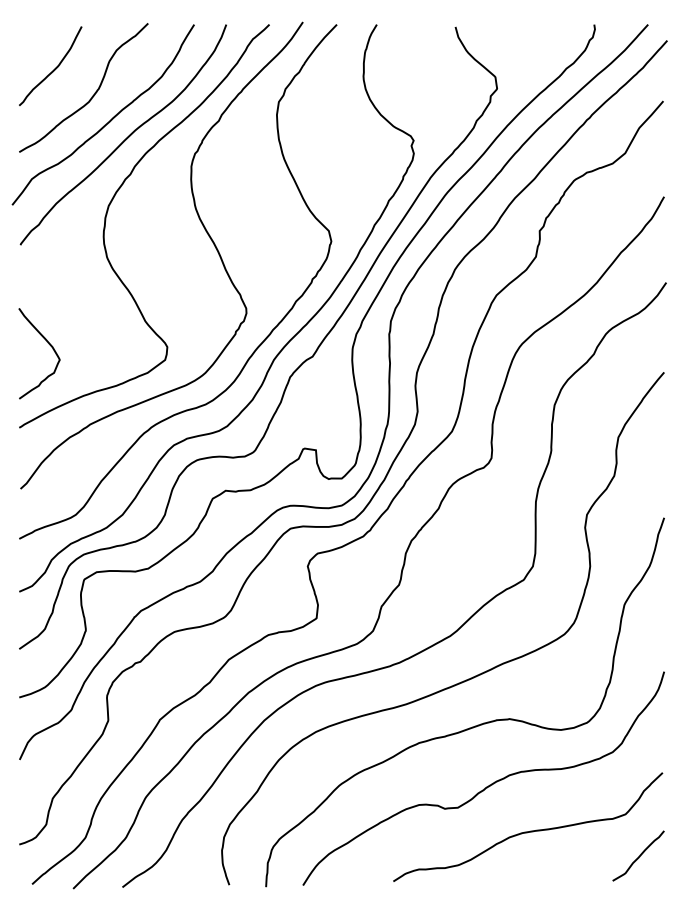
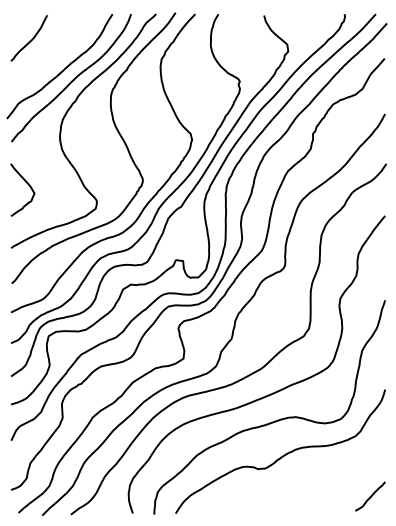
curve: (92, 94) -> (53, 54), removed
curve: (47, 344) -> (27, 184), moved
curve: (526, 830) -> (305, 481), removed

